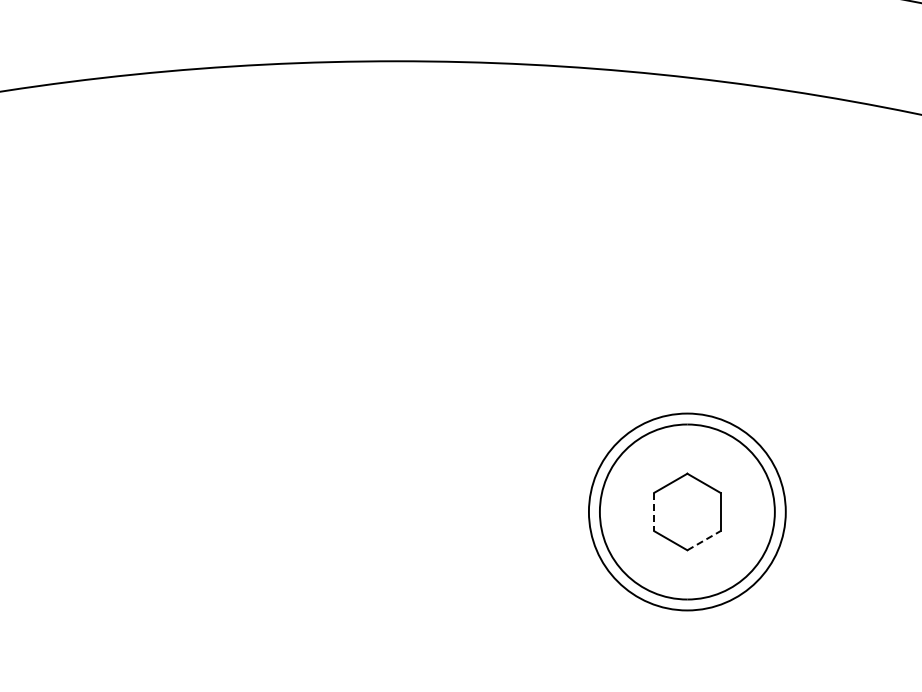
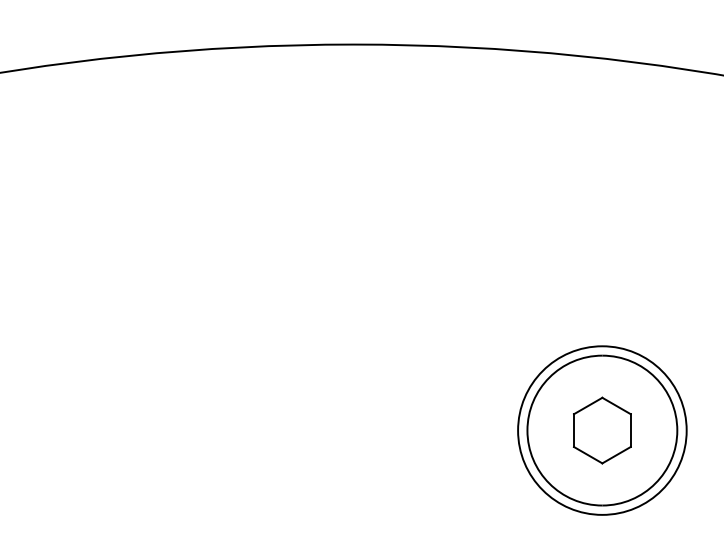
line: (654, 512) -> (574, 431), dashed -> solid
line: (704, 540) -> (617, 454), dashed -> solid

